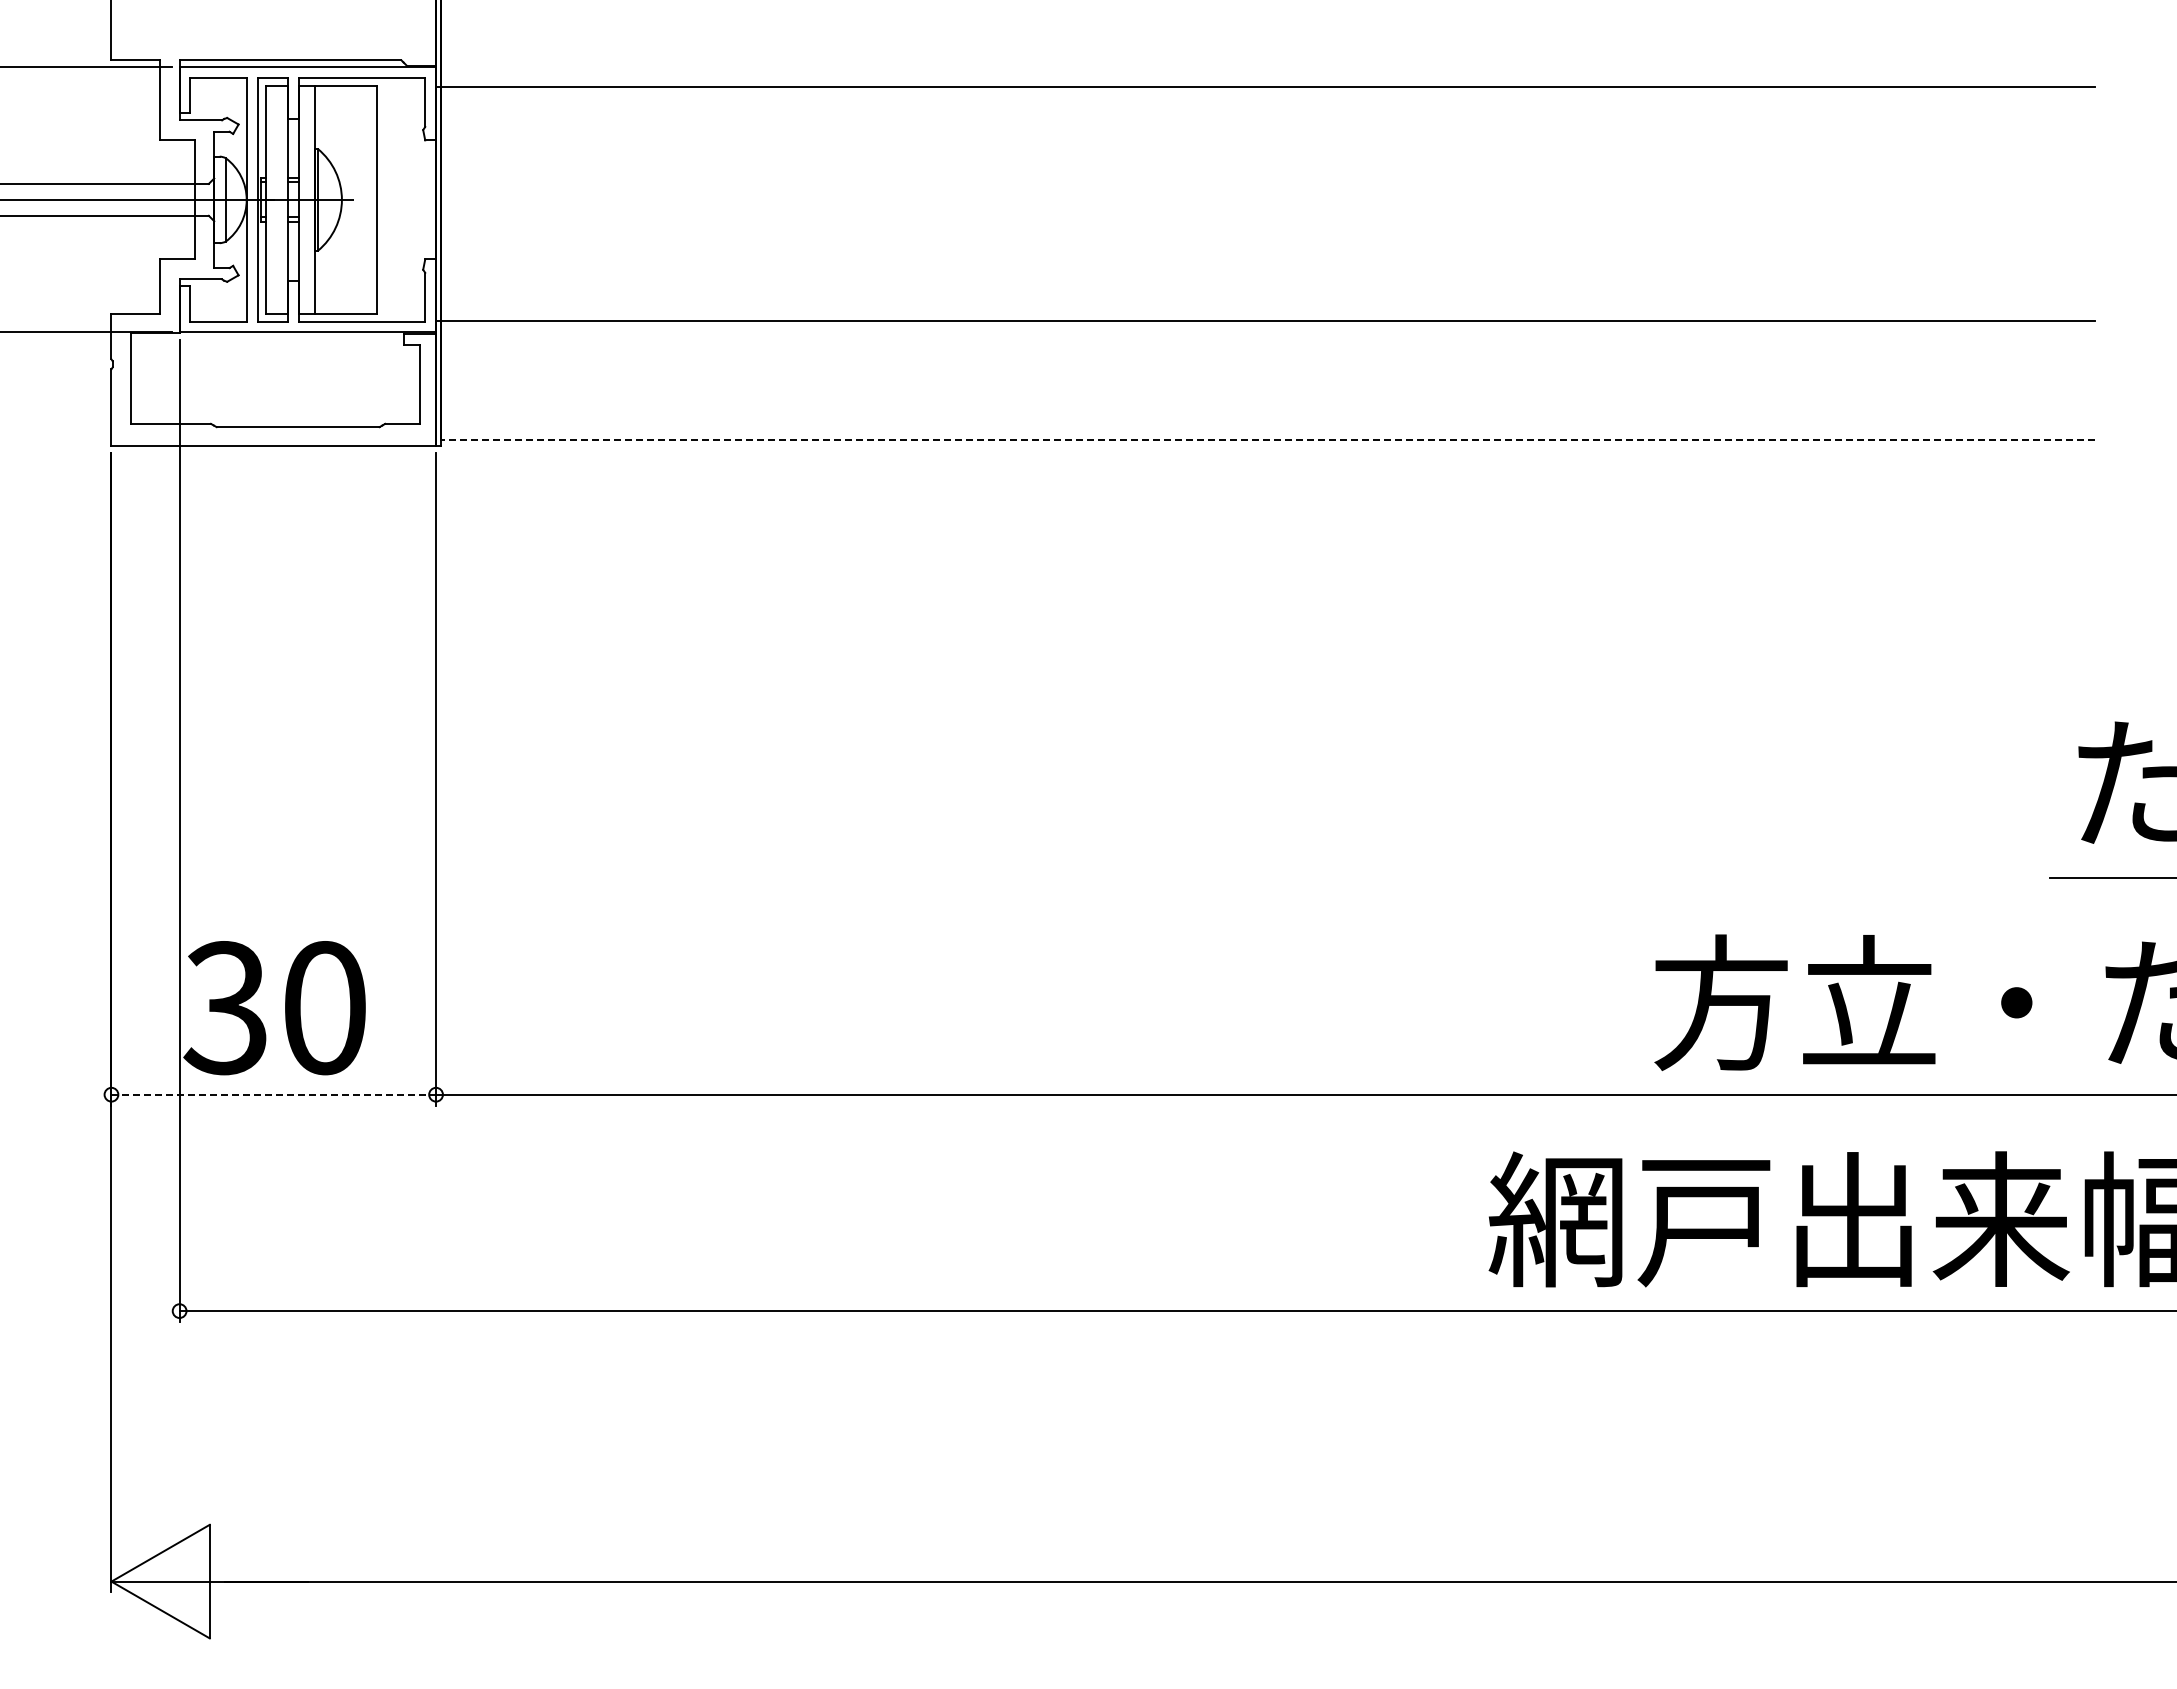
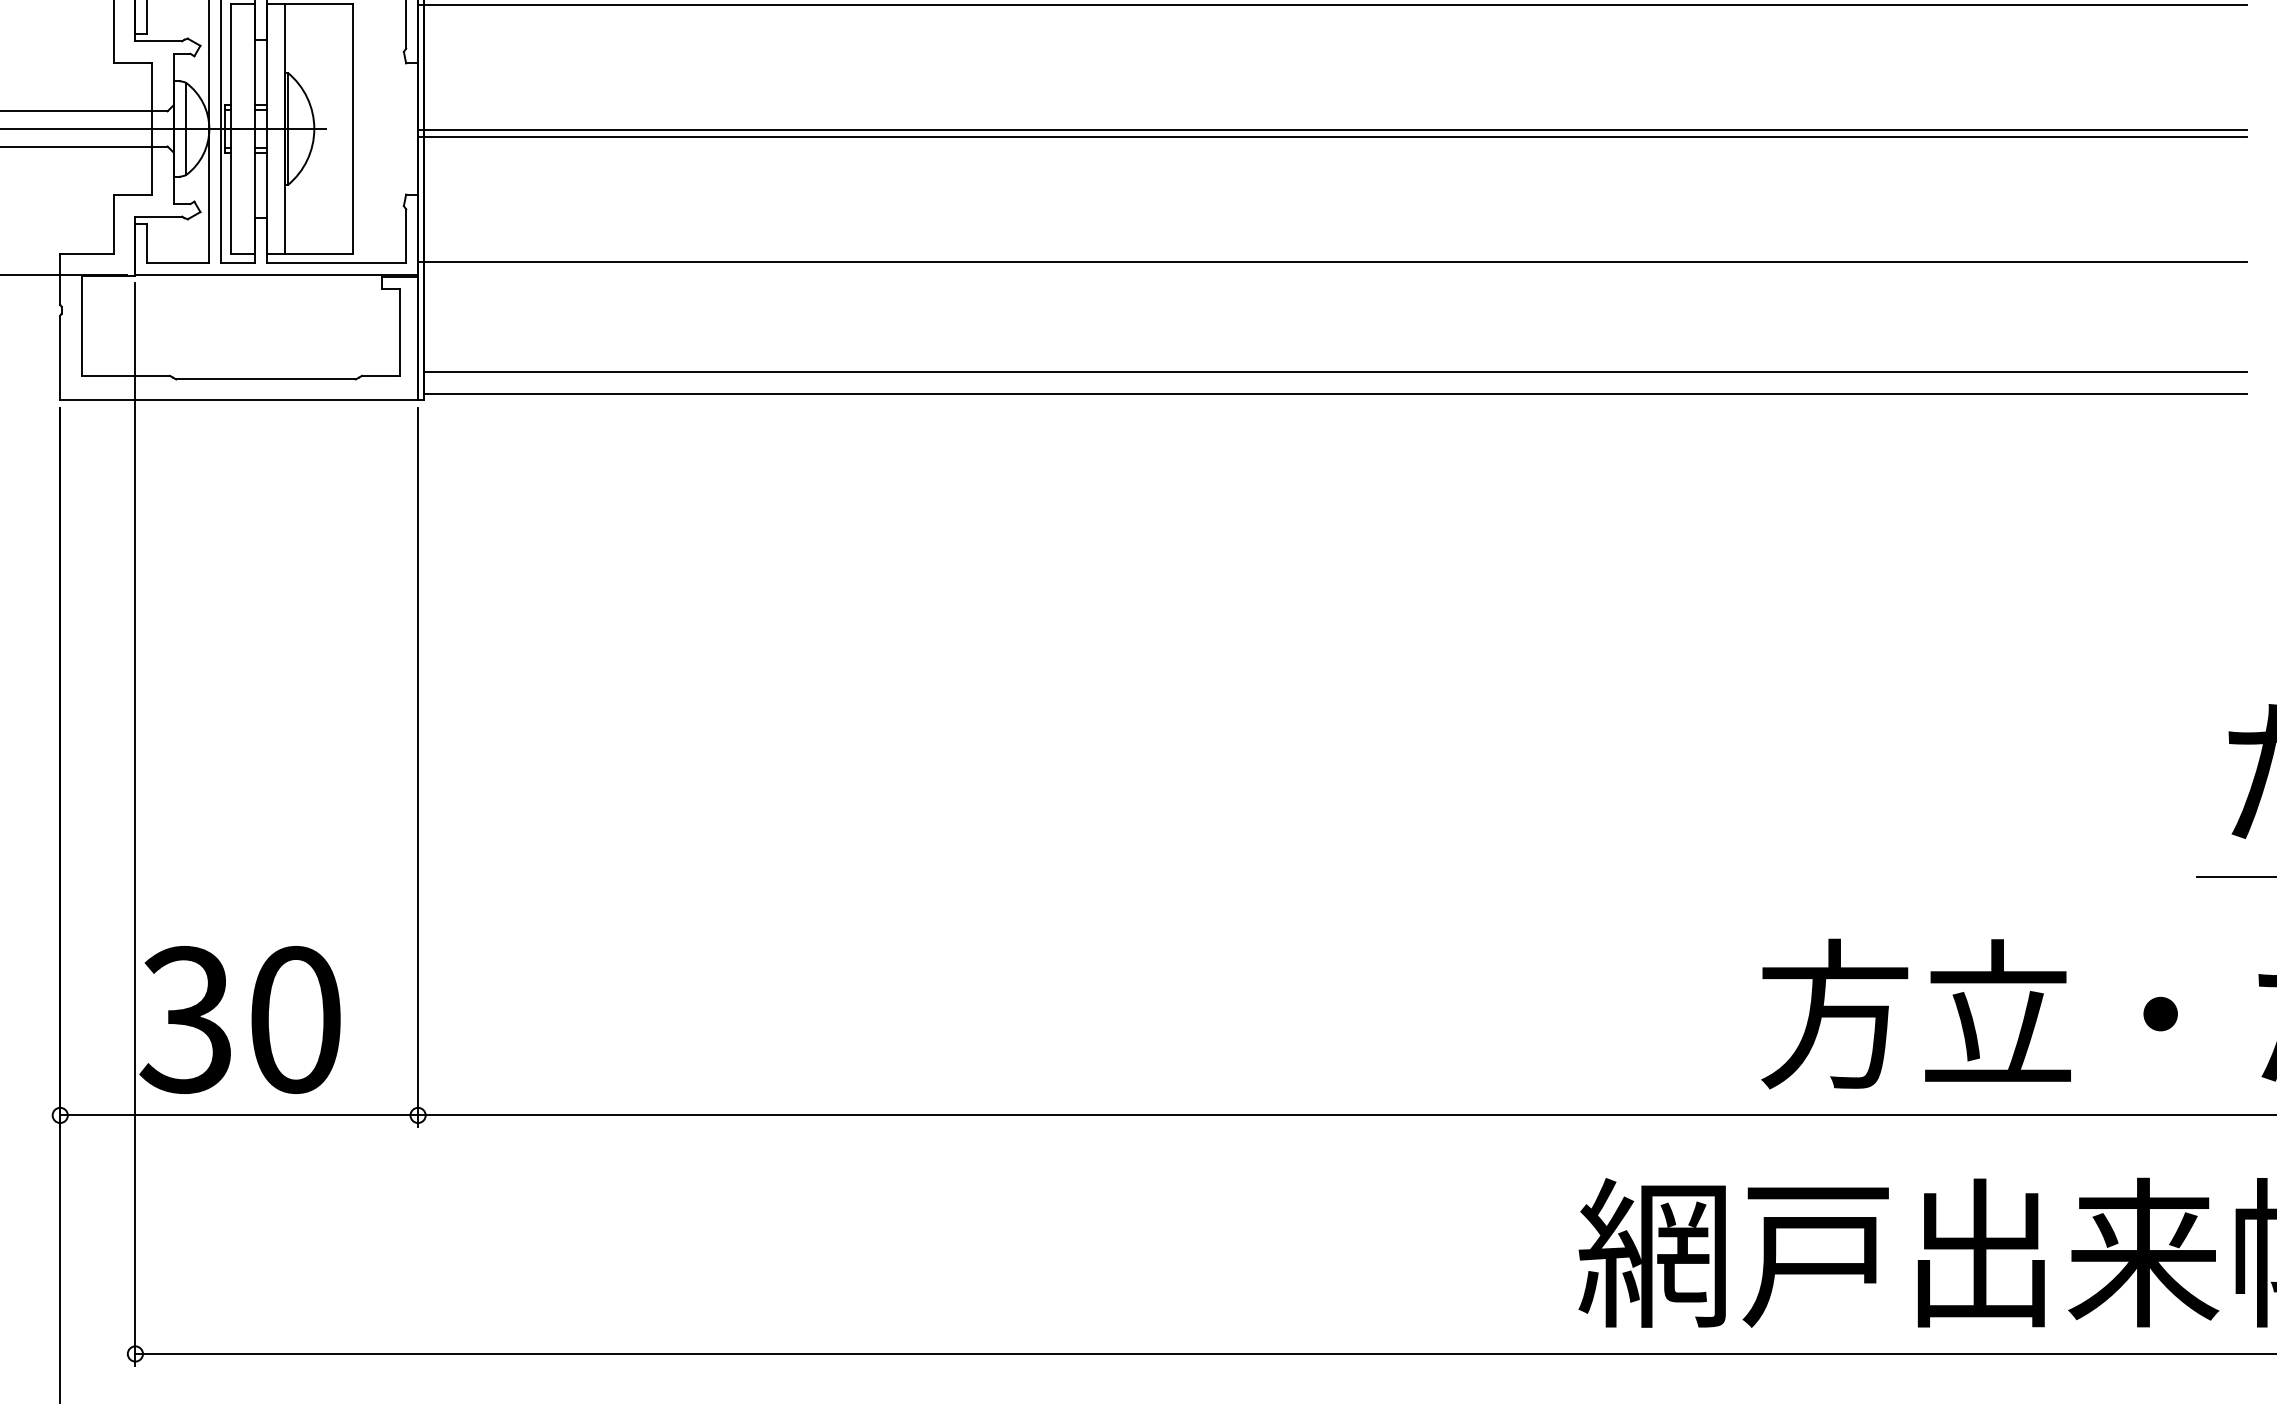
line: (1265, 201) -> (1332, 130), added
line: (1265, 207) -> (1332, 137), added
line: (1268, 420) -> (1335, 372), added
line: (1268, 440) -> (1335, 394), dashed -> solid
line: (274, 1094) -> (239, 1115), dashed -> solid

